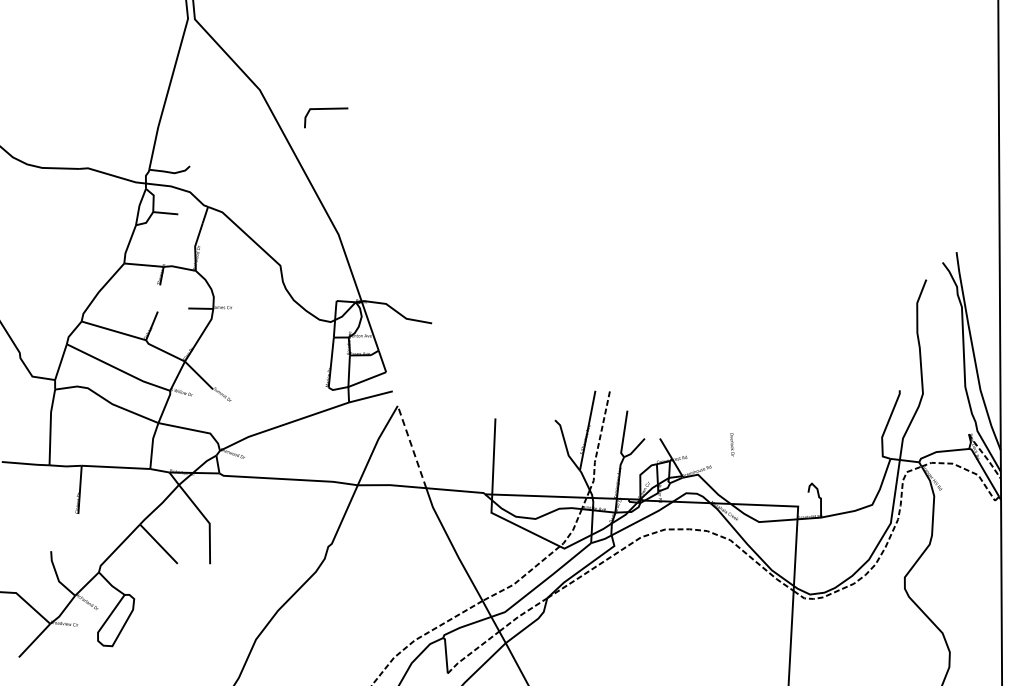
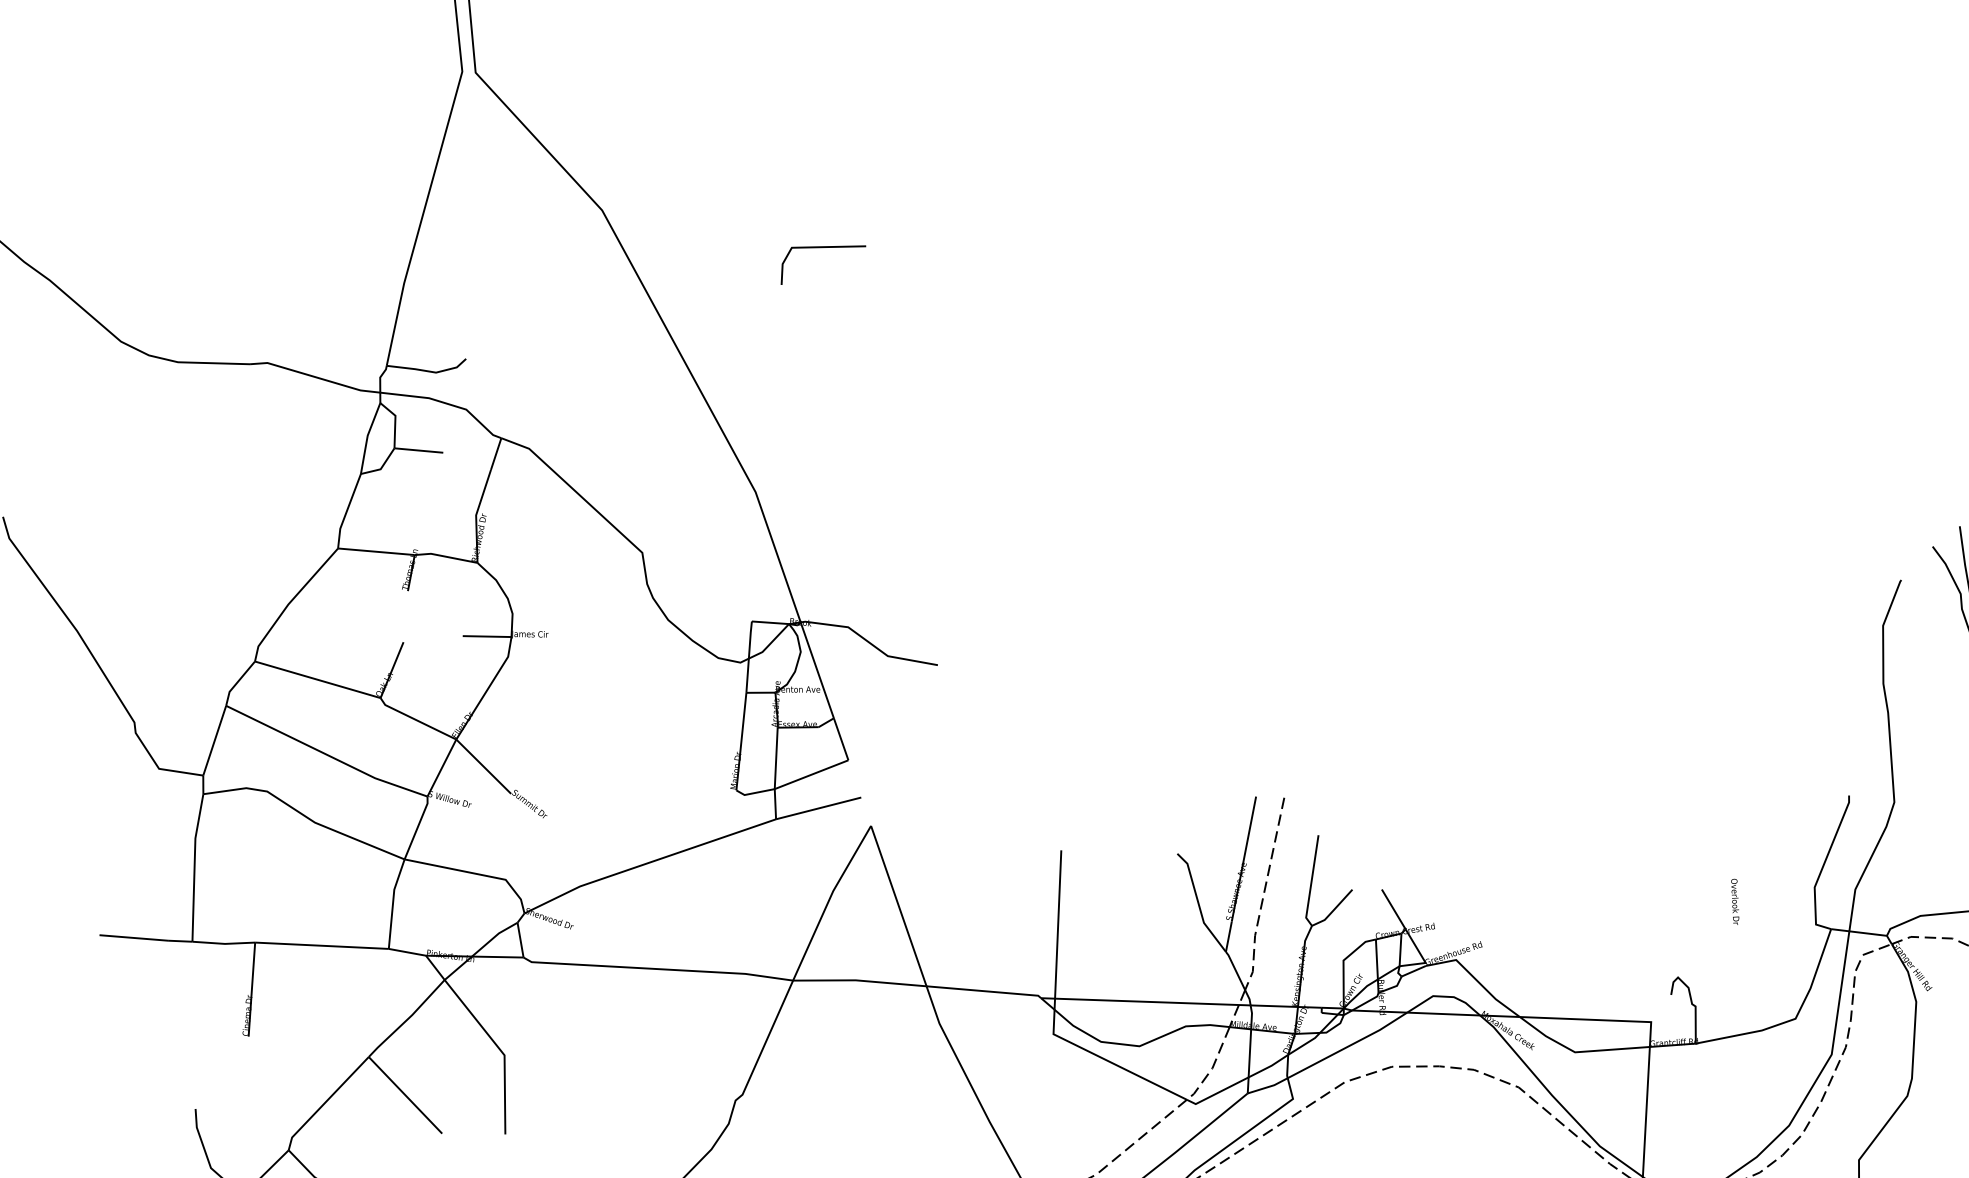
line: (326, 109) -> (823, 248), moved
text: (732, 444) -> (1735, 901), moved
line: (412, 447) -> (899, 906), dashed -> solid

